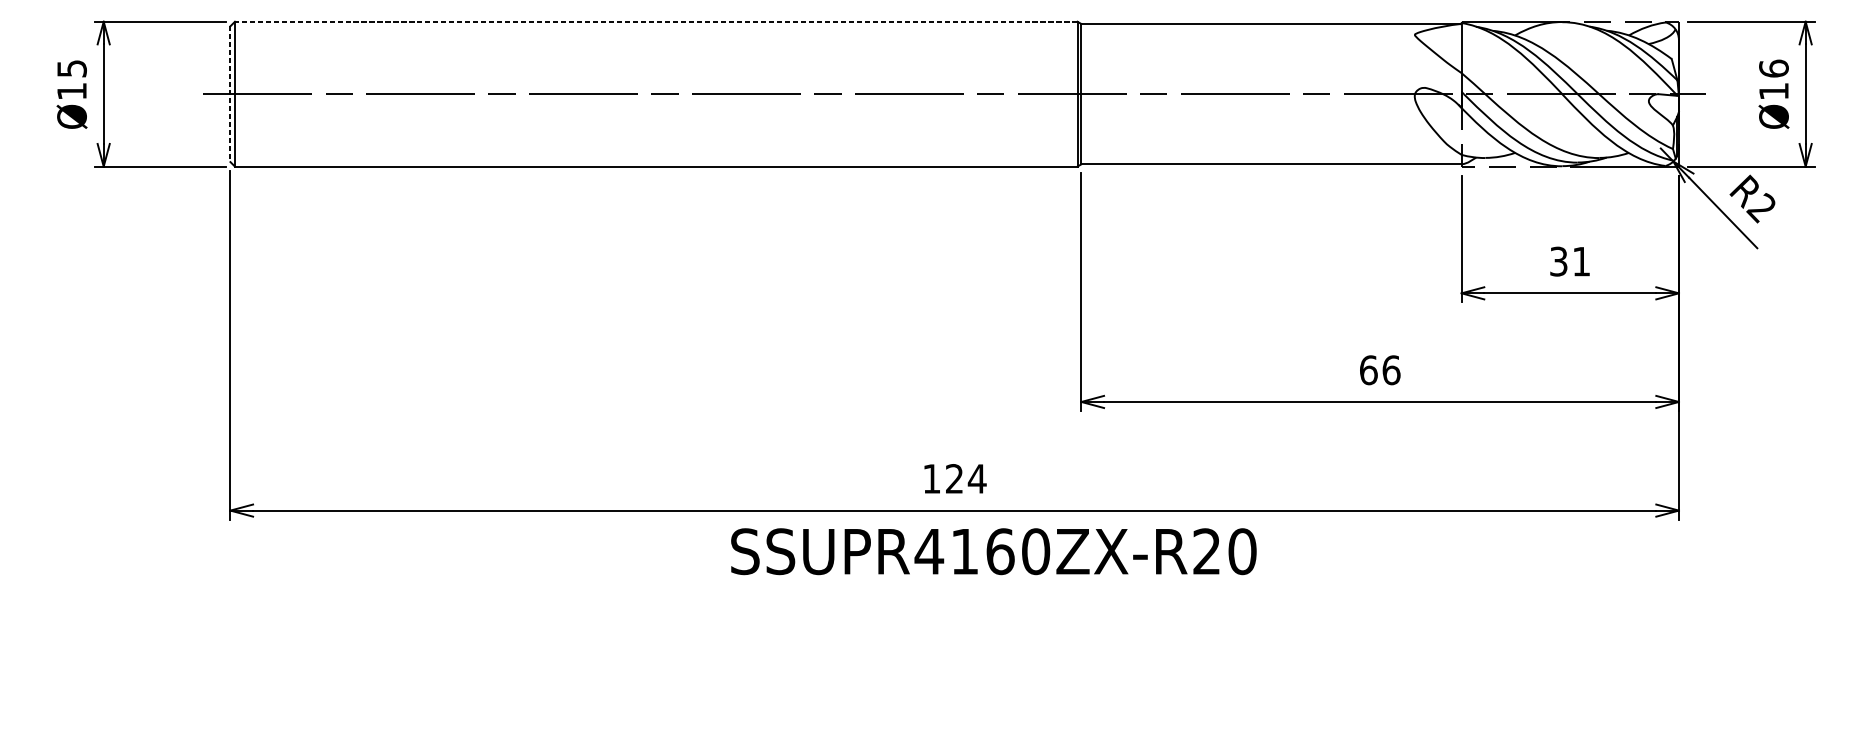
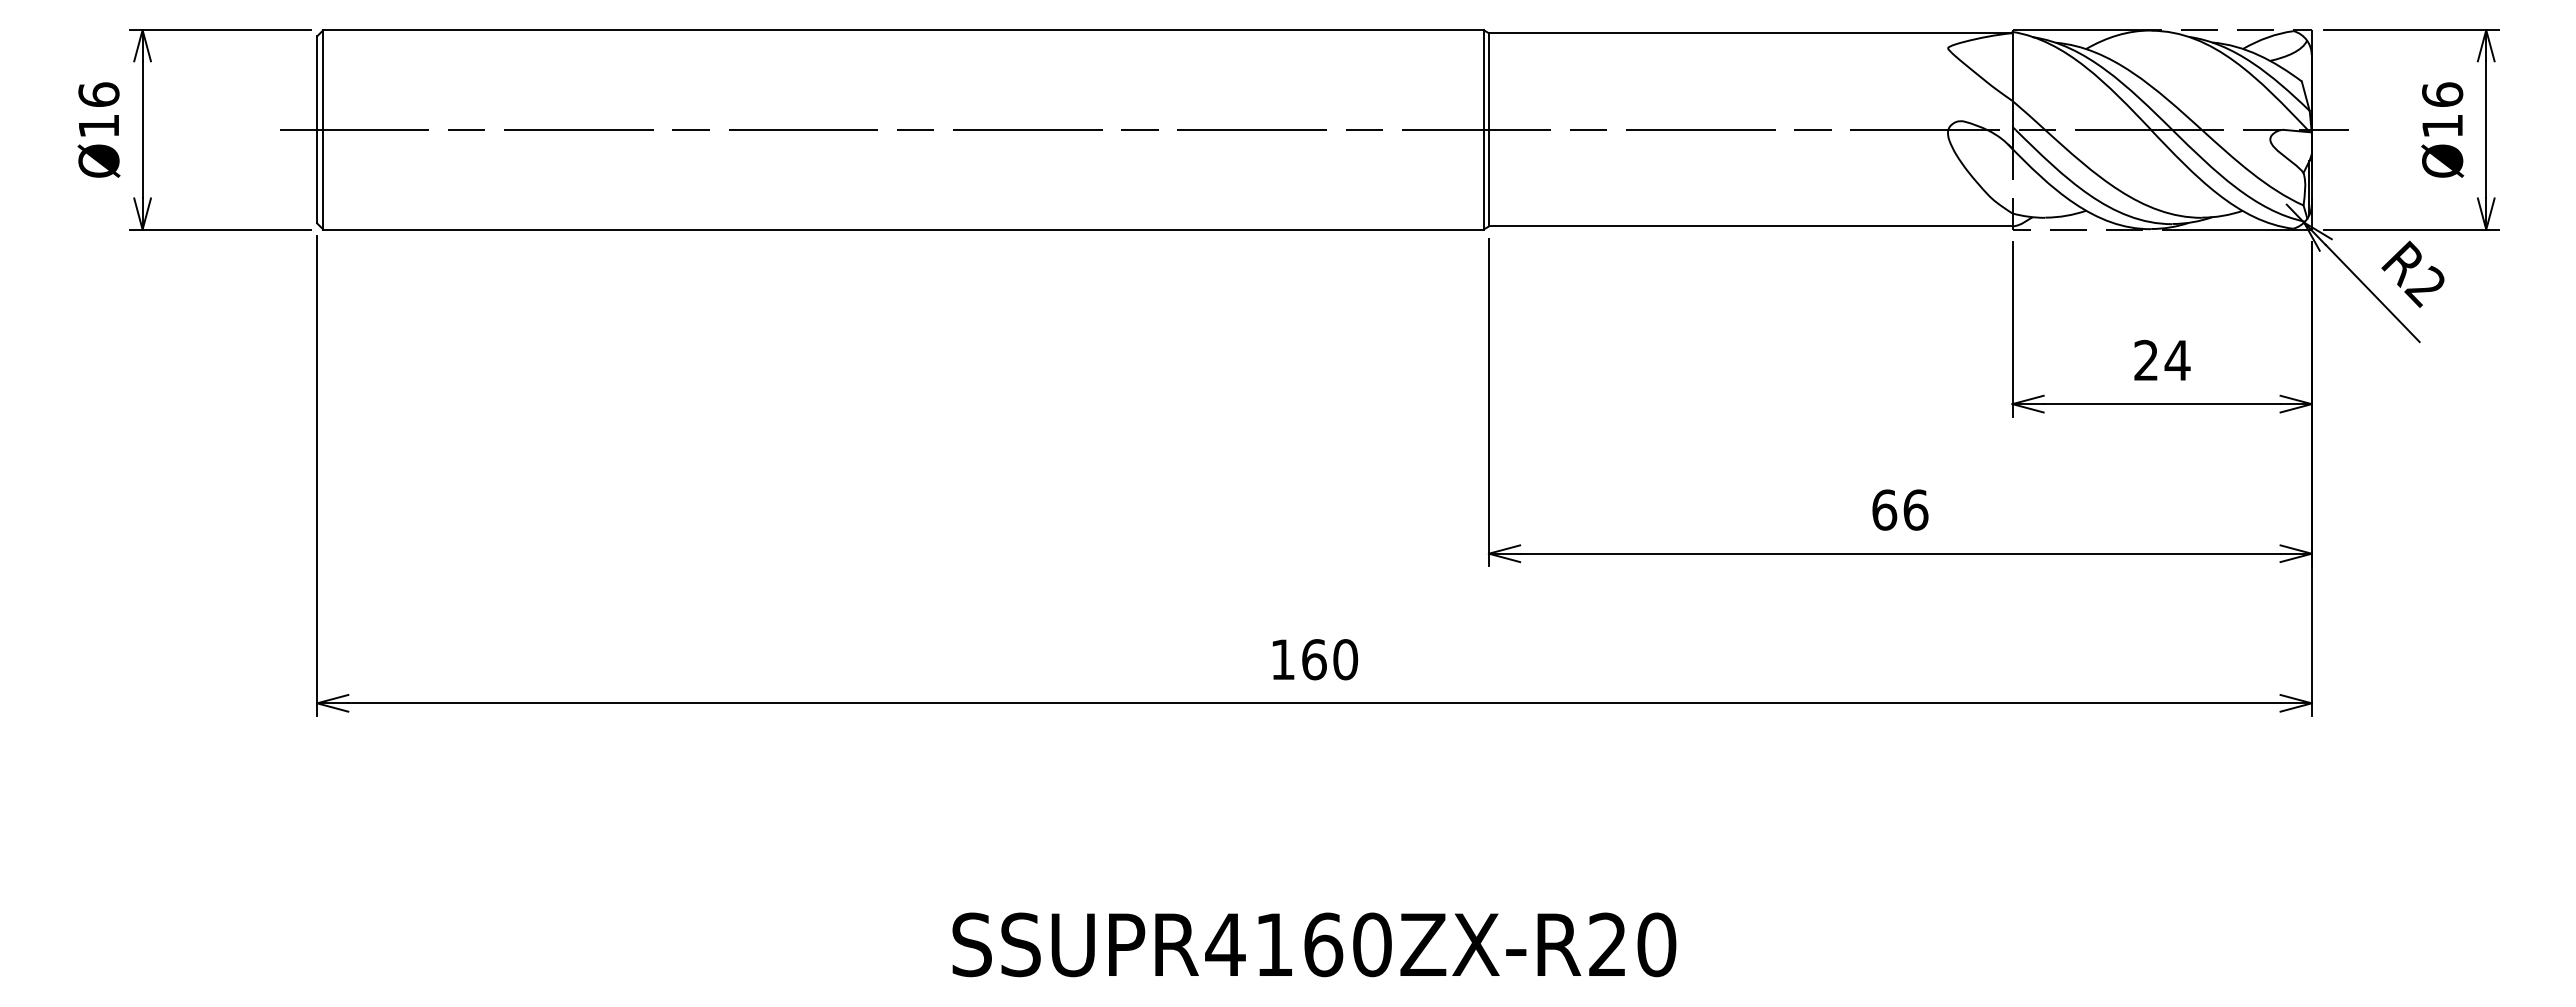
line: (655, 22) -> (902, 30), dashed -> solid
text: (71, 68) -> (98, 94), Ø15 -> Ø16
line: (230, 94) -> (317, 130), dashed -> solid
text: (1570, 261) -> (2162, 360), 31 -> 24
text: (966, 478) -> (1330, 659), 124 -> 160
text: (993, 551) -> (1314, 944), moved

